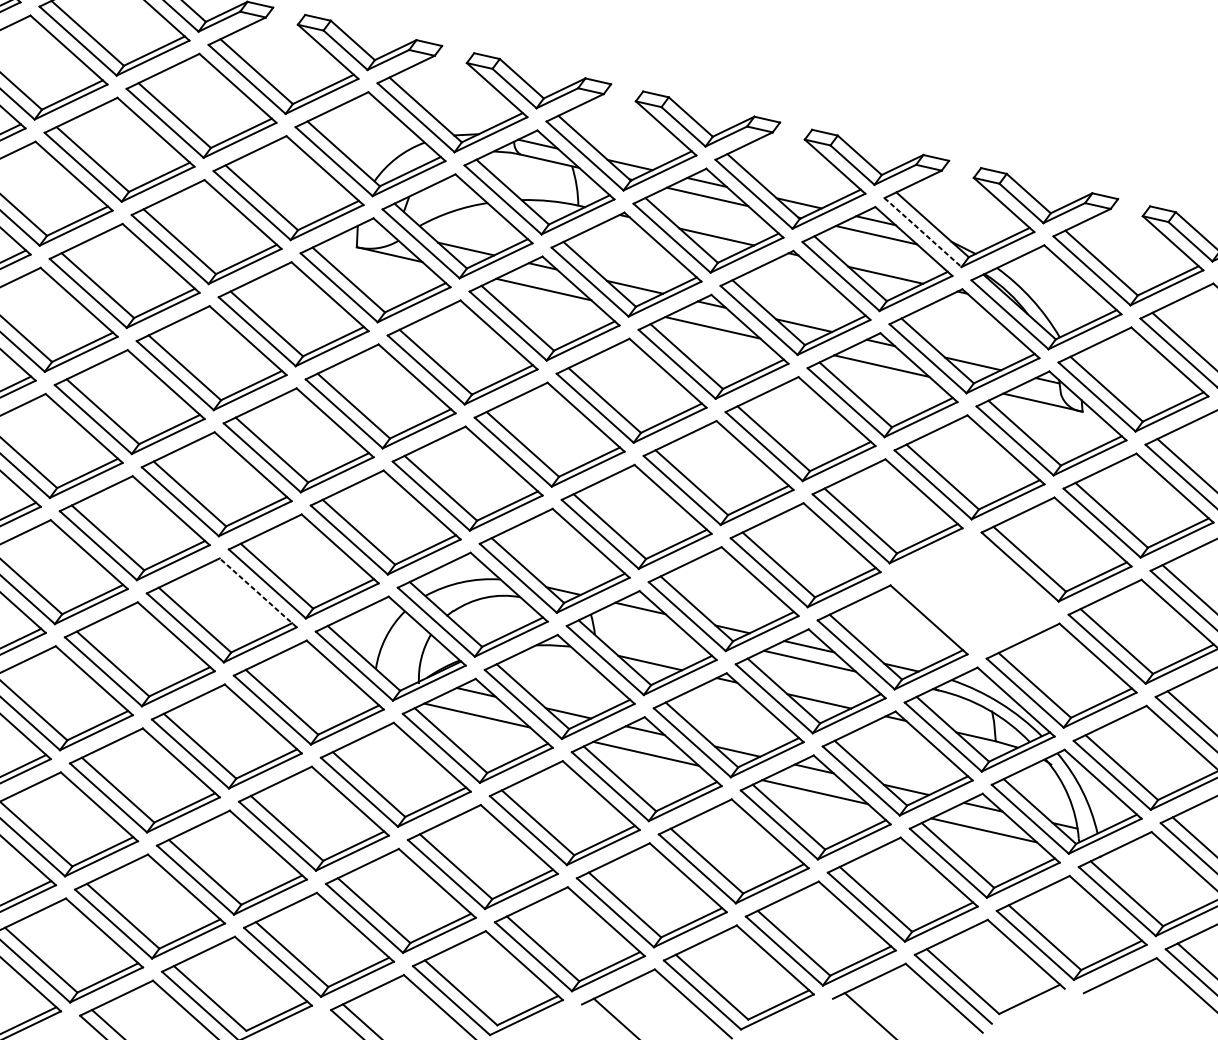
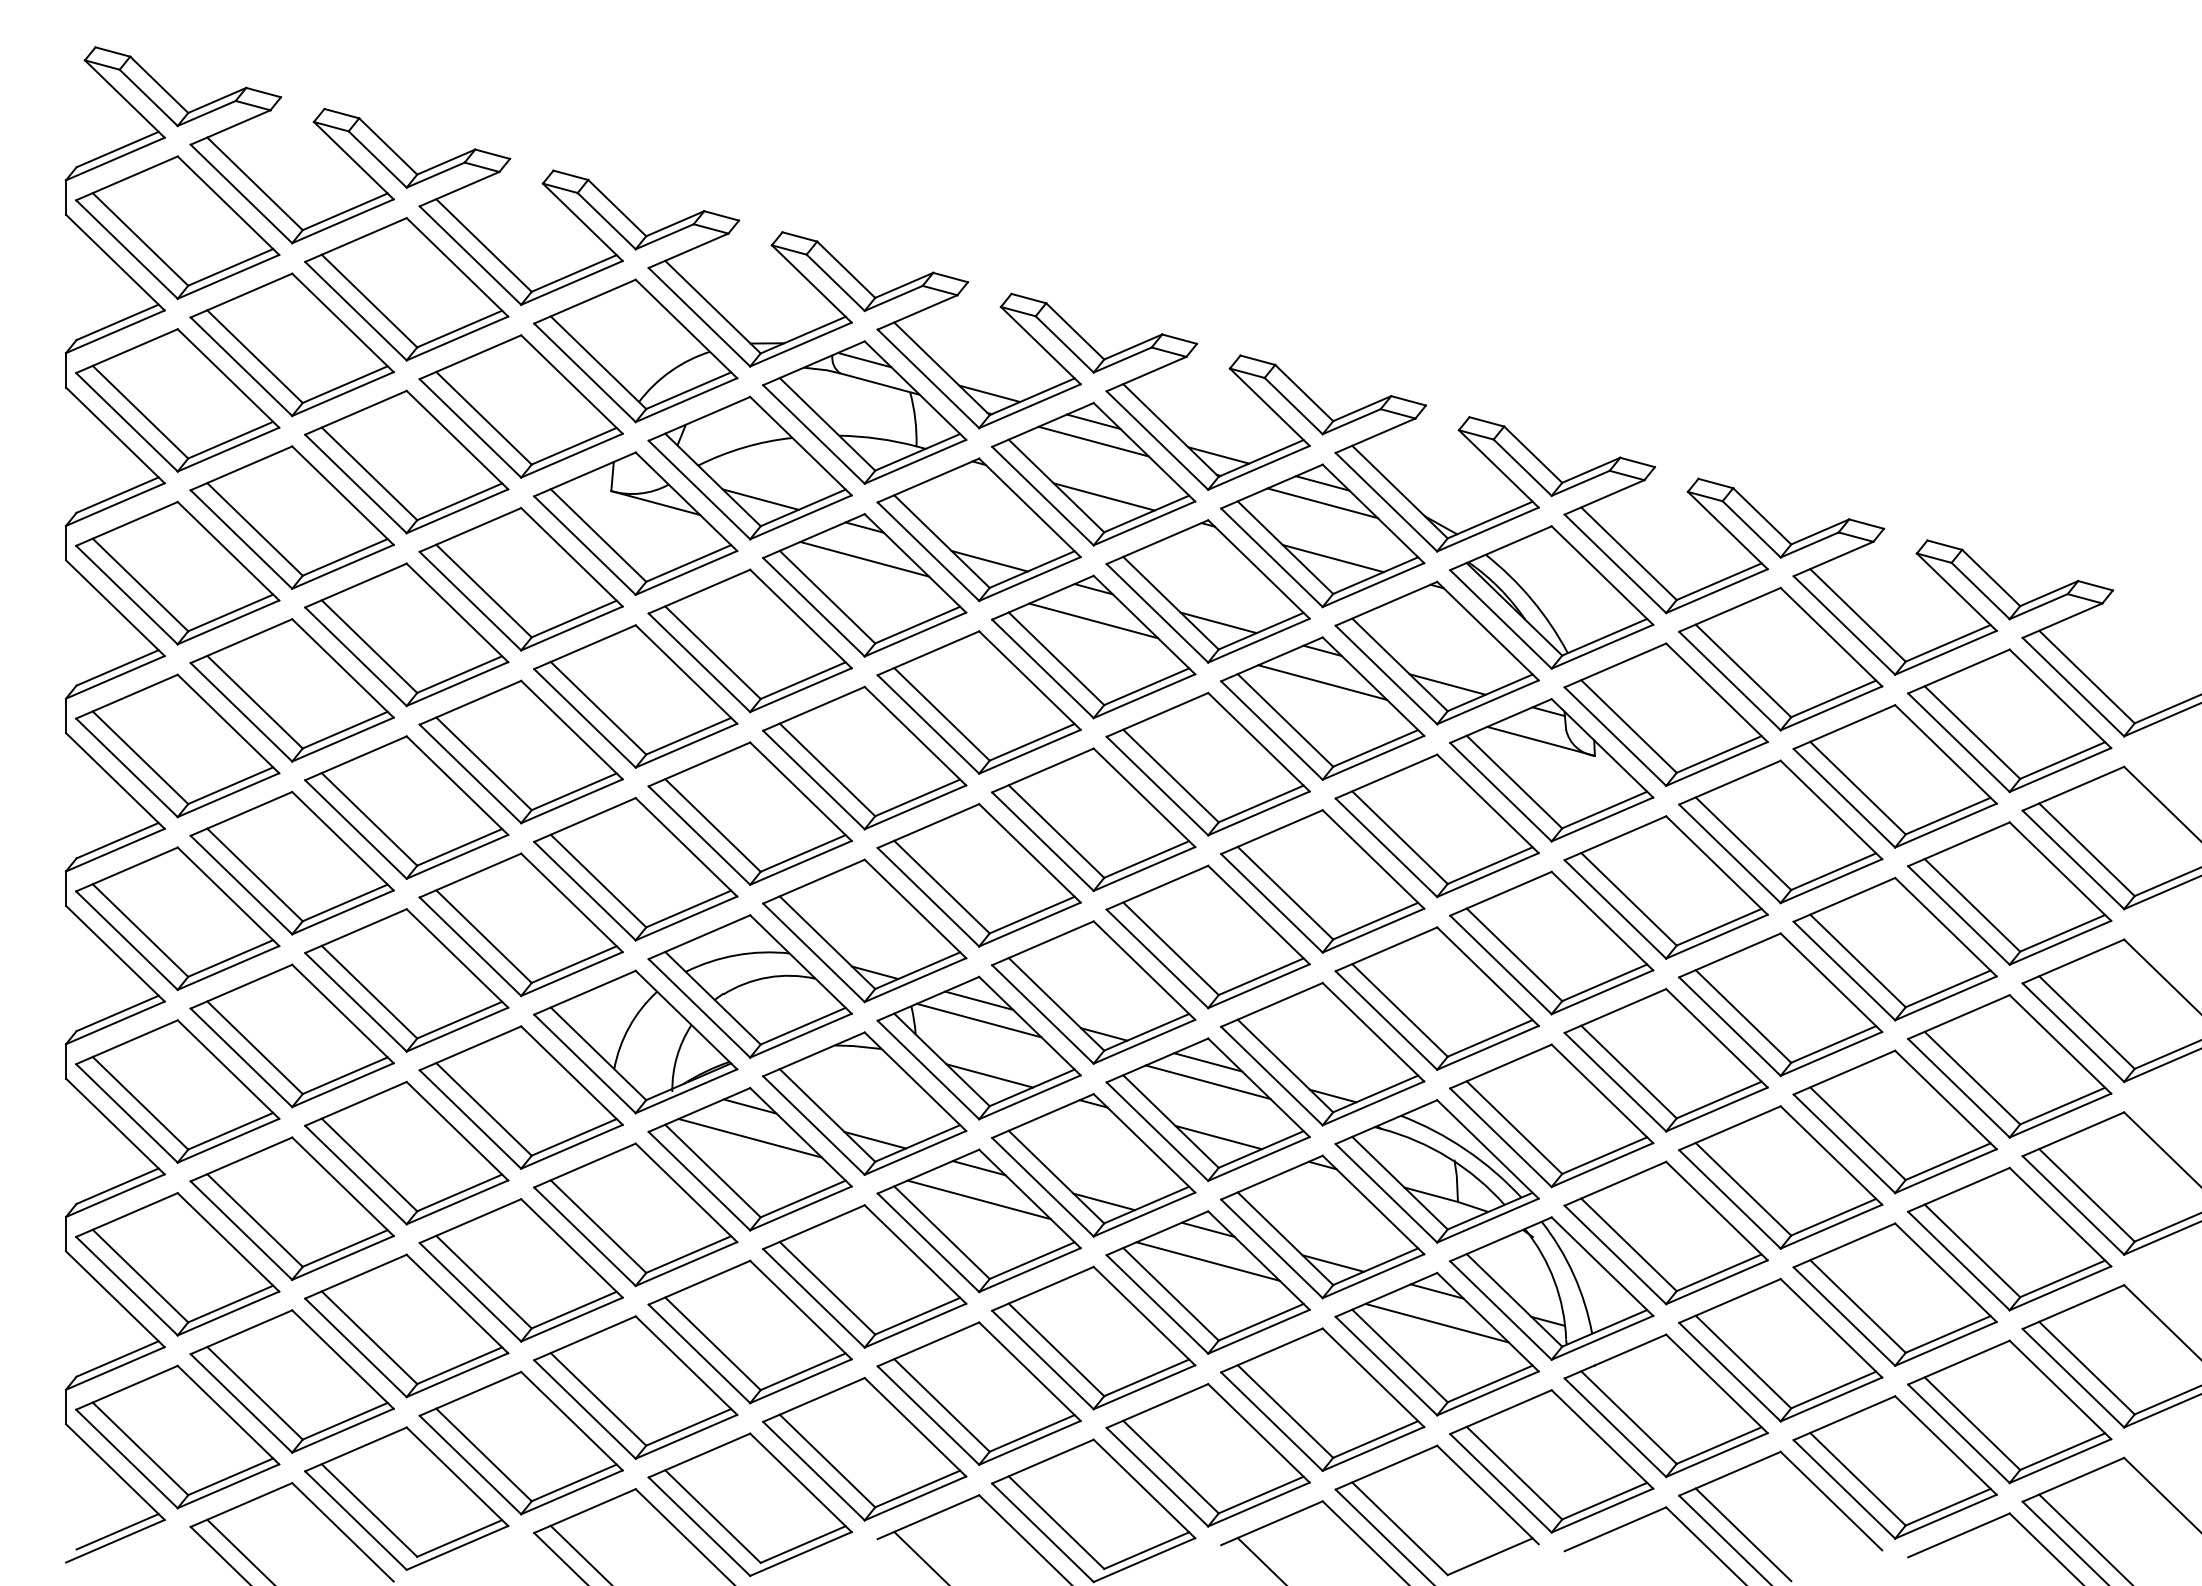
line: (923, 232) -> (1386, 502), dashed -> solid
line: (258, 592) -> (457, 958), dashed -> solid
part: (974, 593) -> (1436, 998), added
line: (640, 622) -> (978, 1020), added

